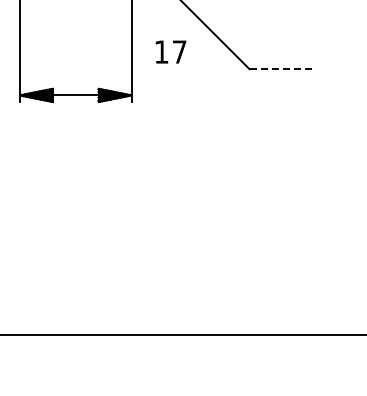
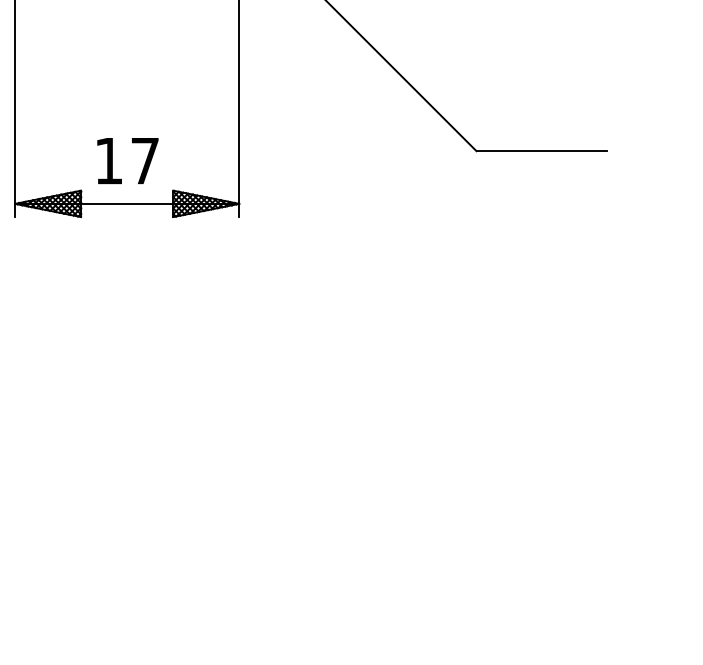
text: (170, 51) -> (126, 159), moved
line: (282, 69) -> (542, 151), dashed -> solid

